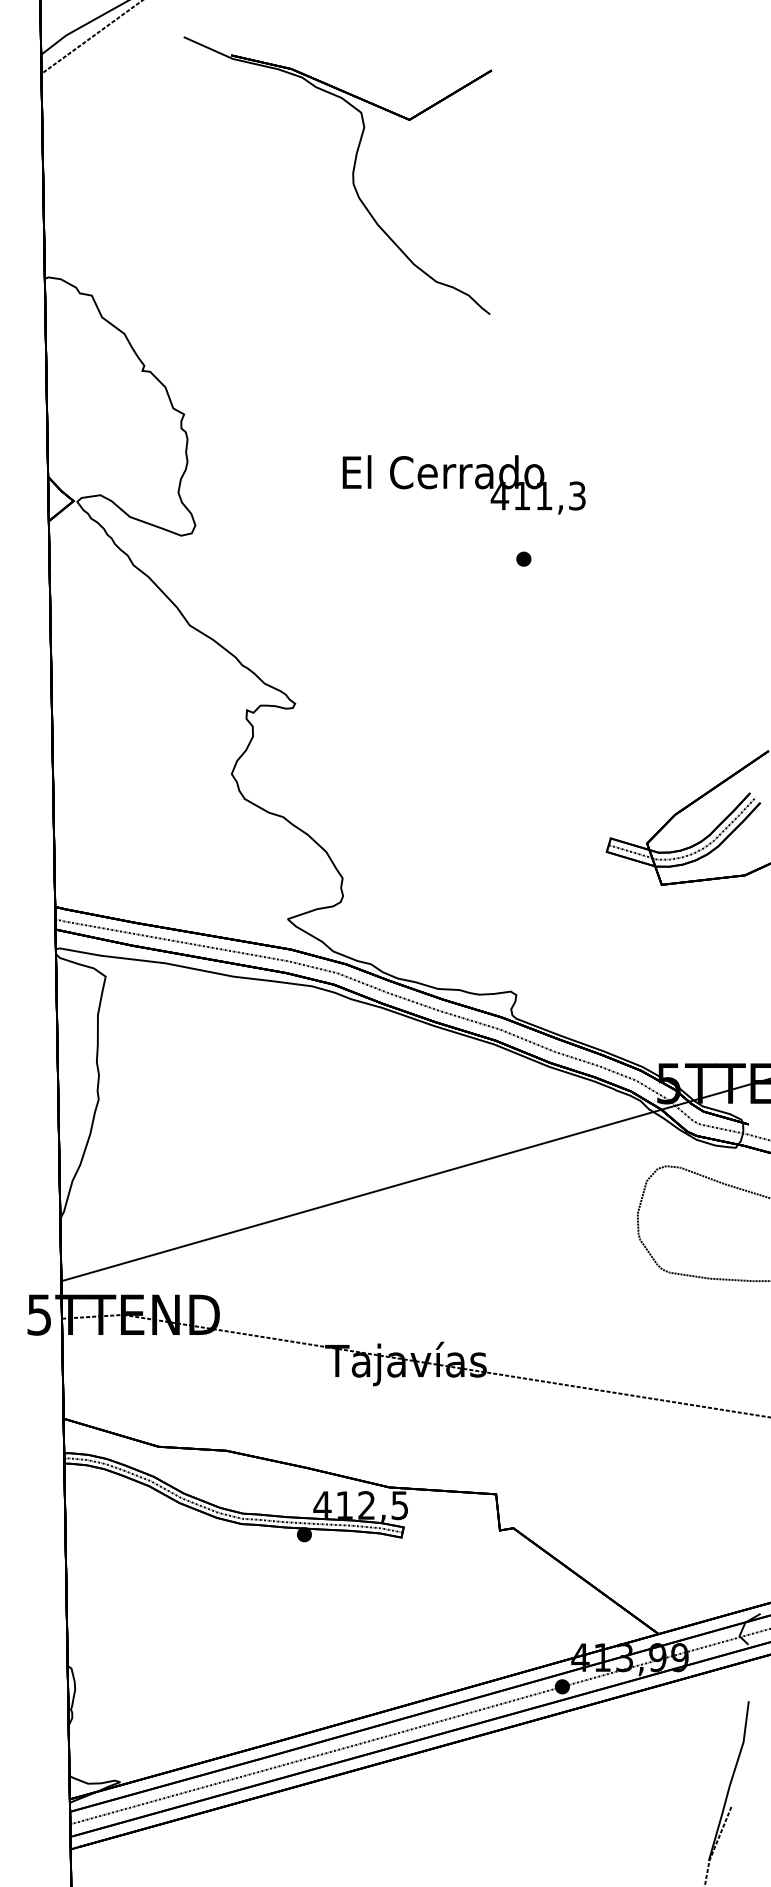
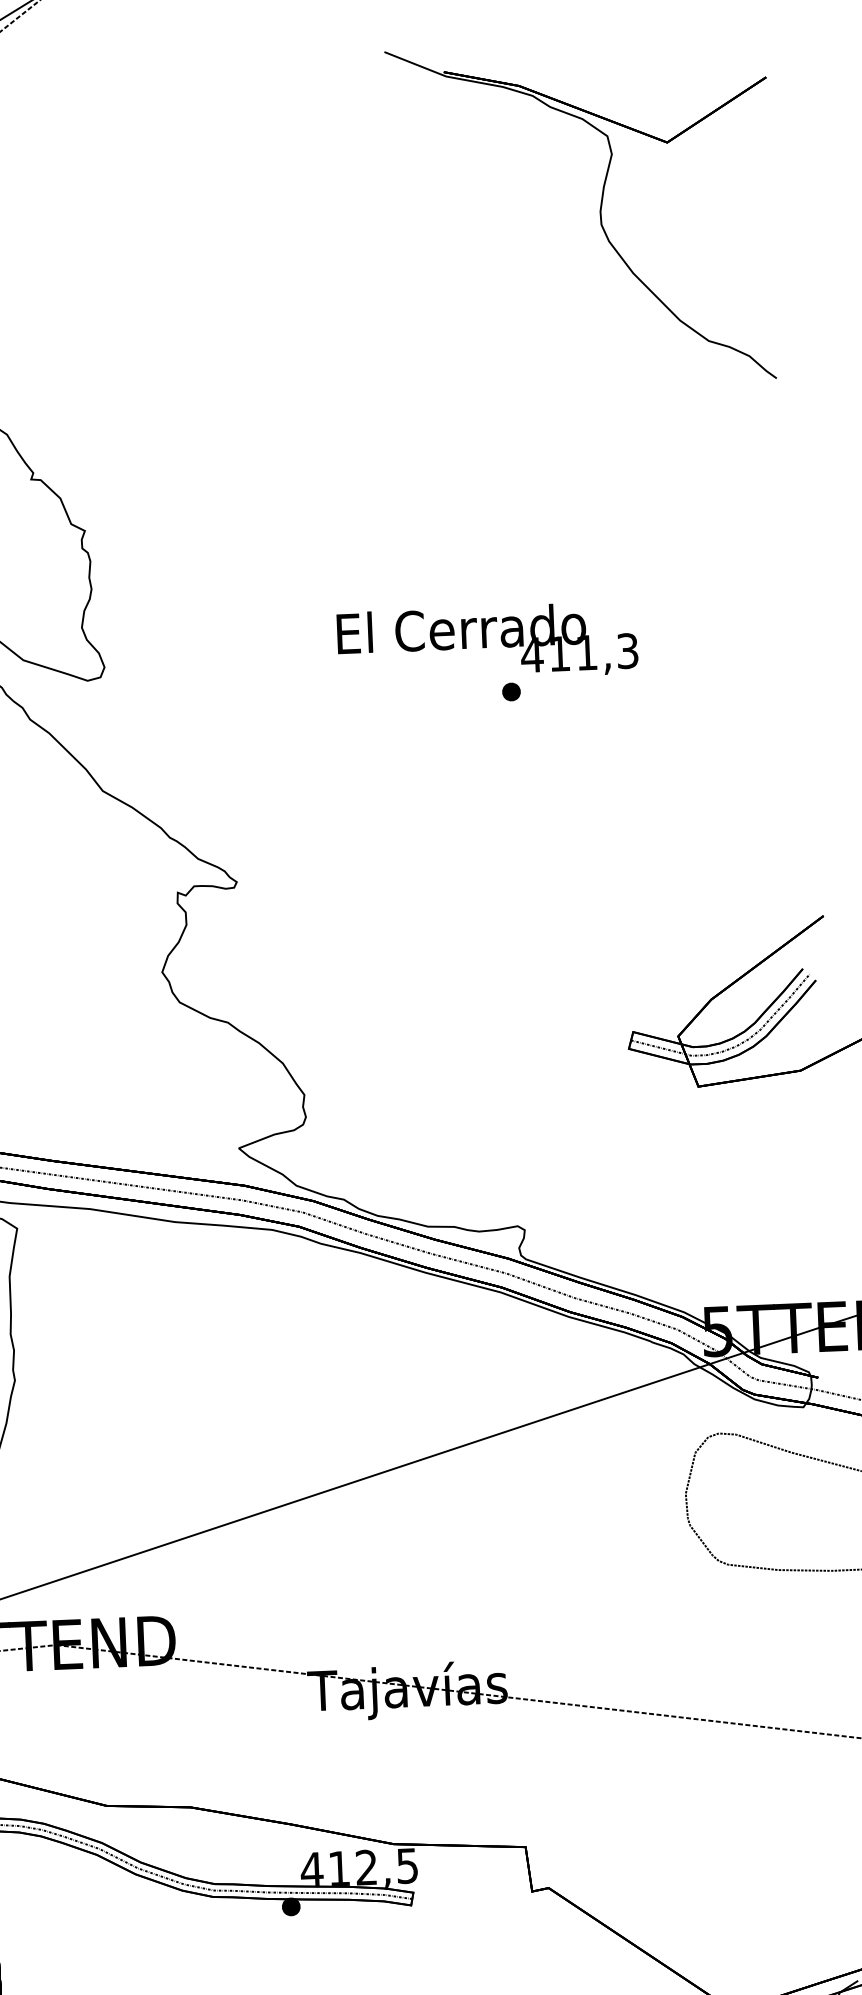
part: (352, 175) -> (599, 214), moved
text: (463, 484) -> (486, 642), moved

